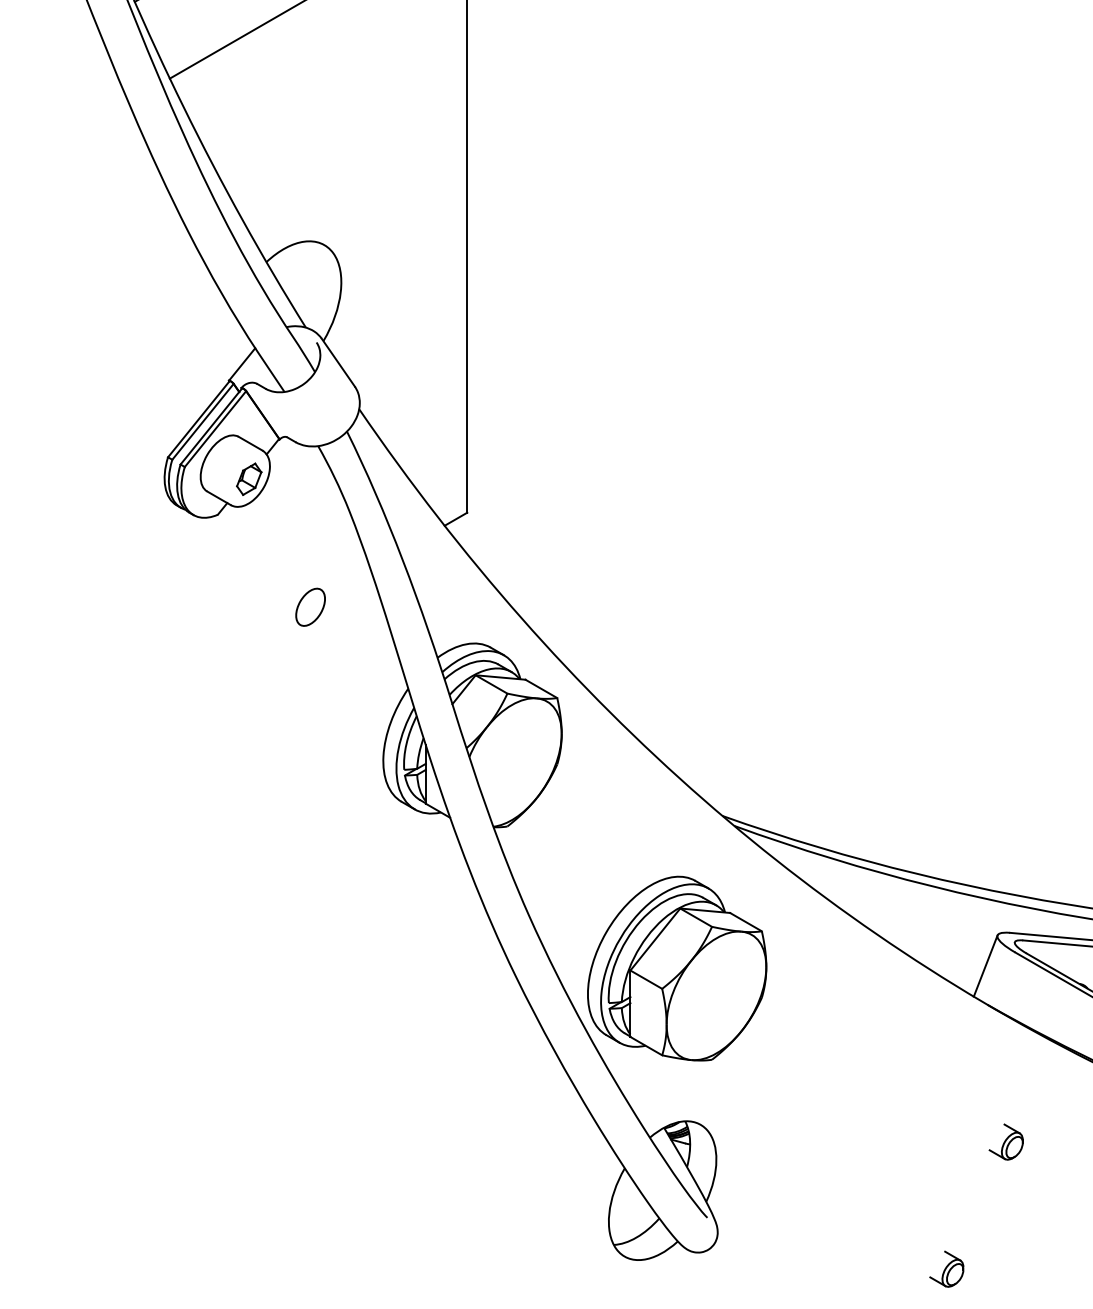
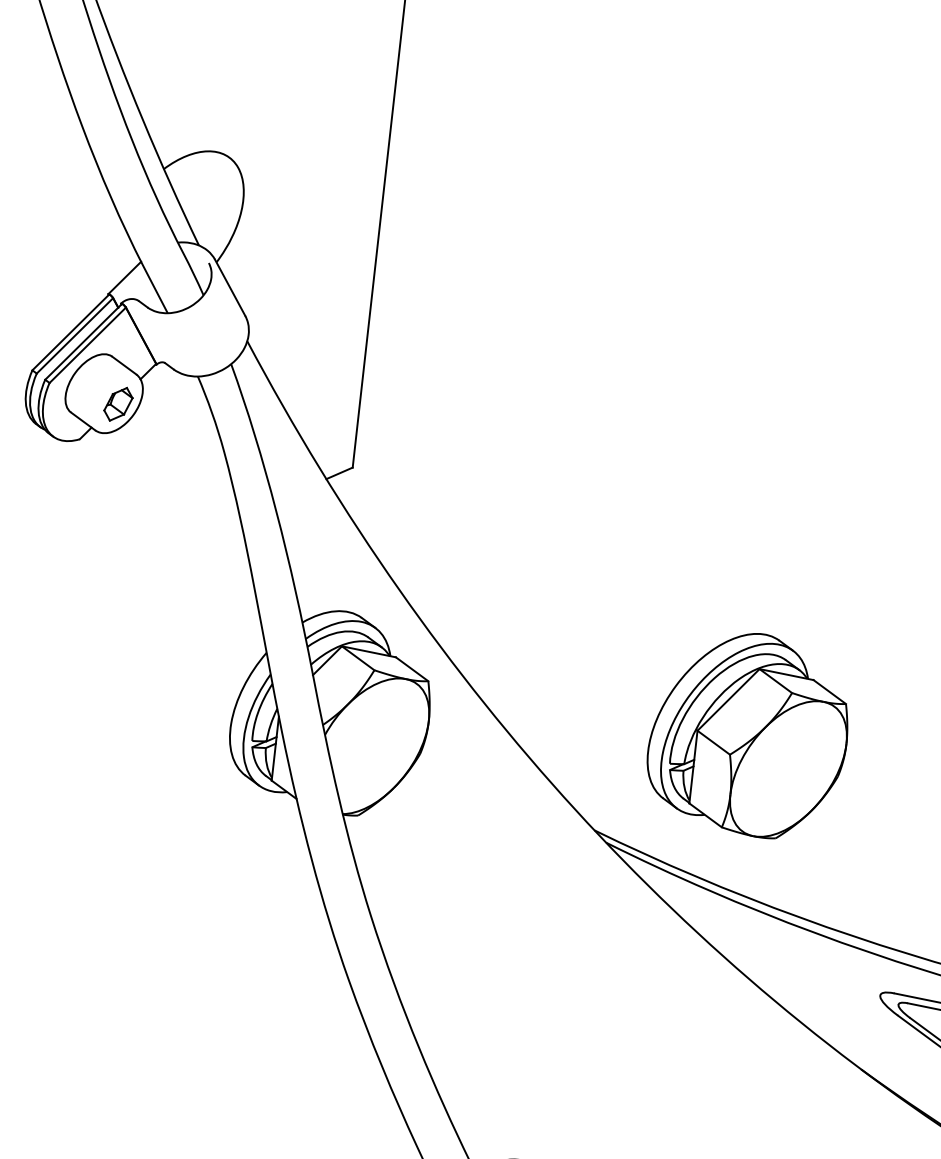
part: (310, 606) -> (169, 550), removed
line: (985, 965) -> (863, 1026), removed
part: (677, 968) -> (749, 734), moved

